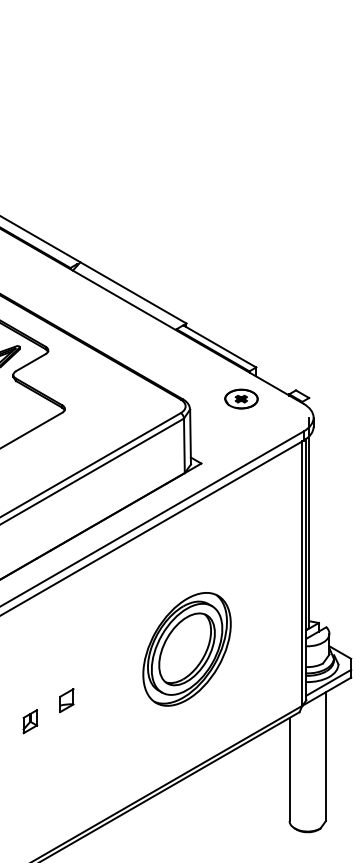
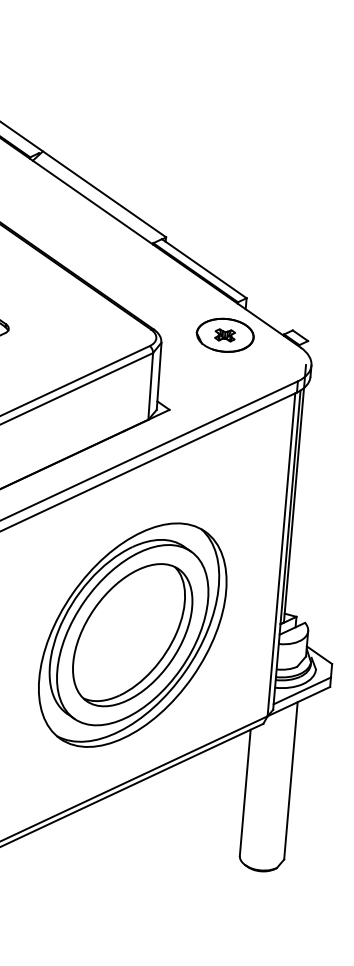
part: (241, 398) -> (225, 334), size x1.43
part: (186, 649) -> (131, 635), size x1.67

